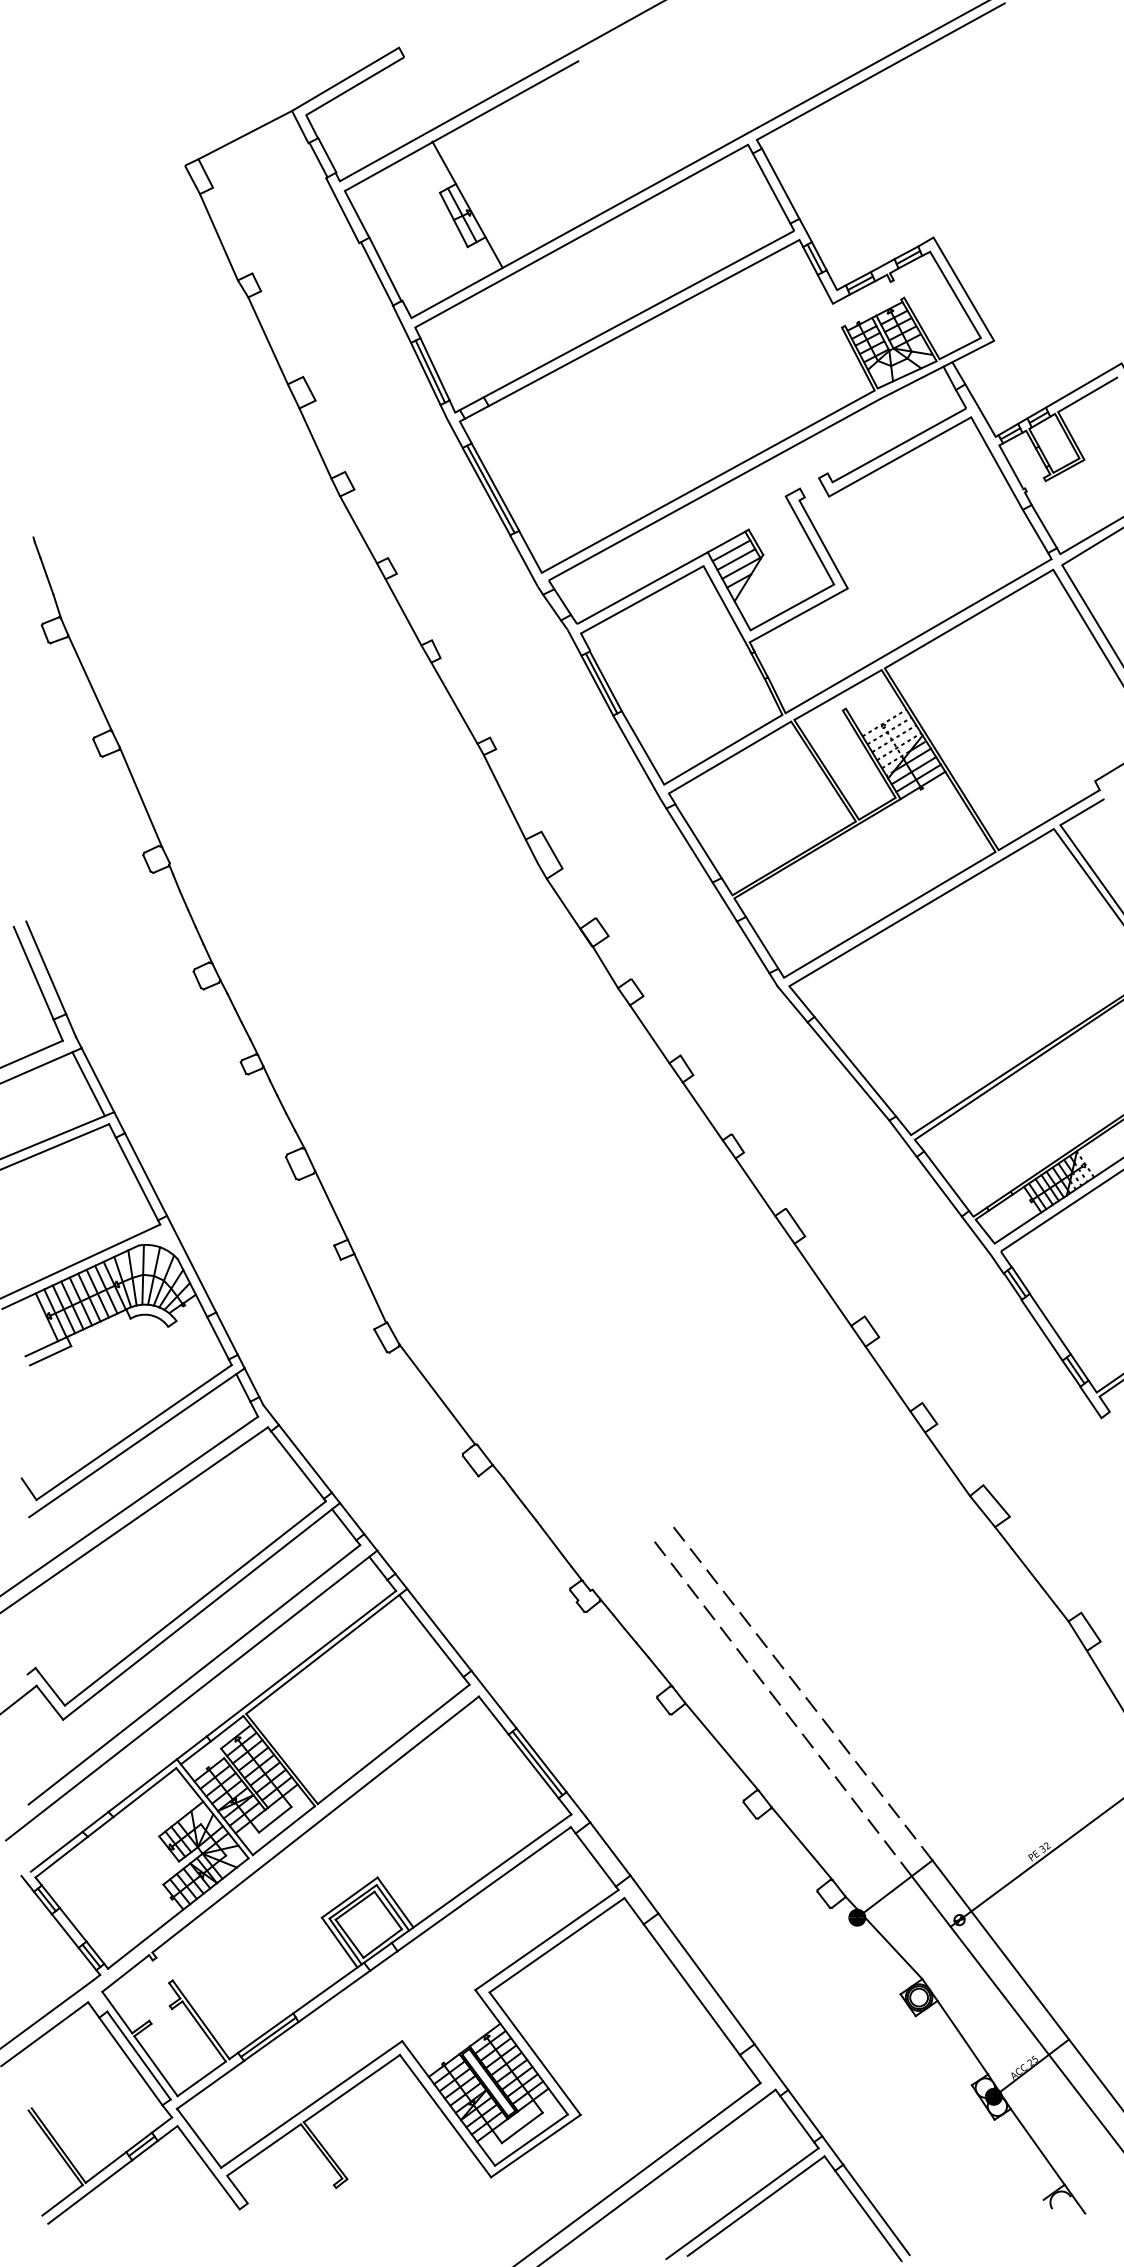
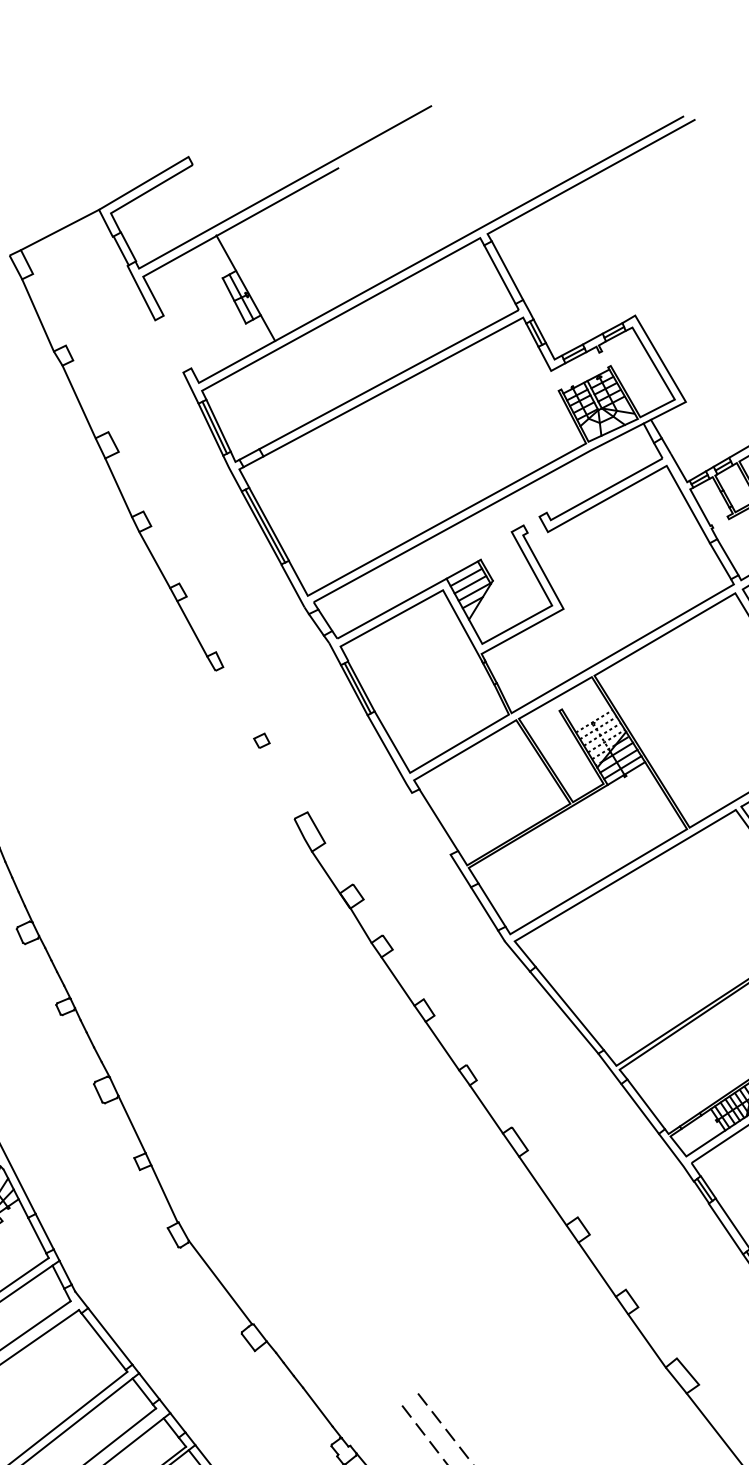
line: (385, 269) -> (177, 342), removed
line: (377, 274) -> (170, 346), removed
line: (454, 702) -> (234, 704), removed
line: (504, 797) -> (276, 783), removed
line: (689, 845) -> (431, 823), removed

